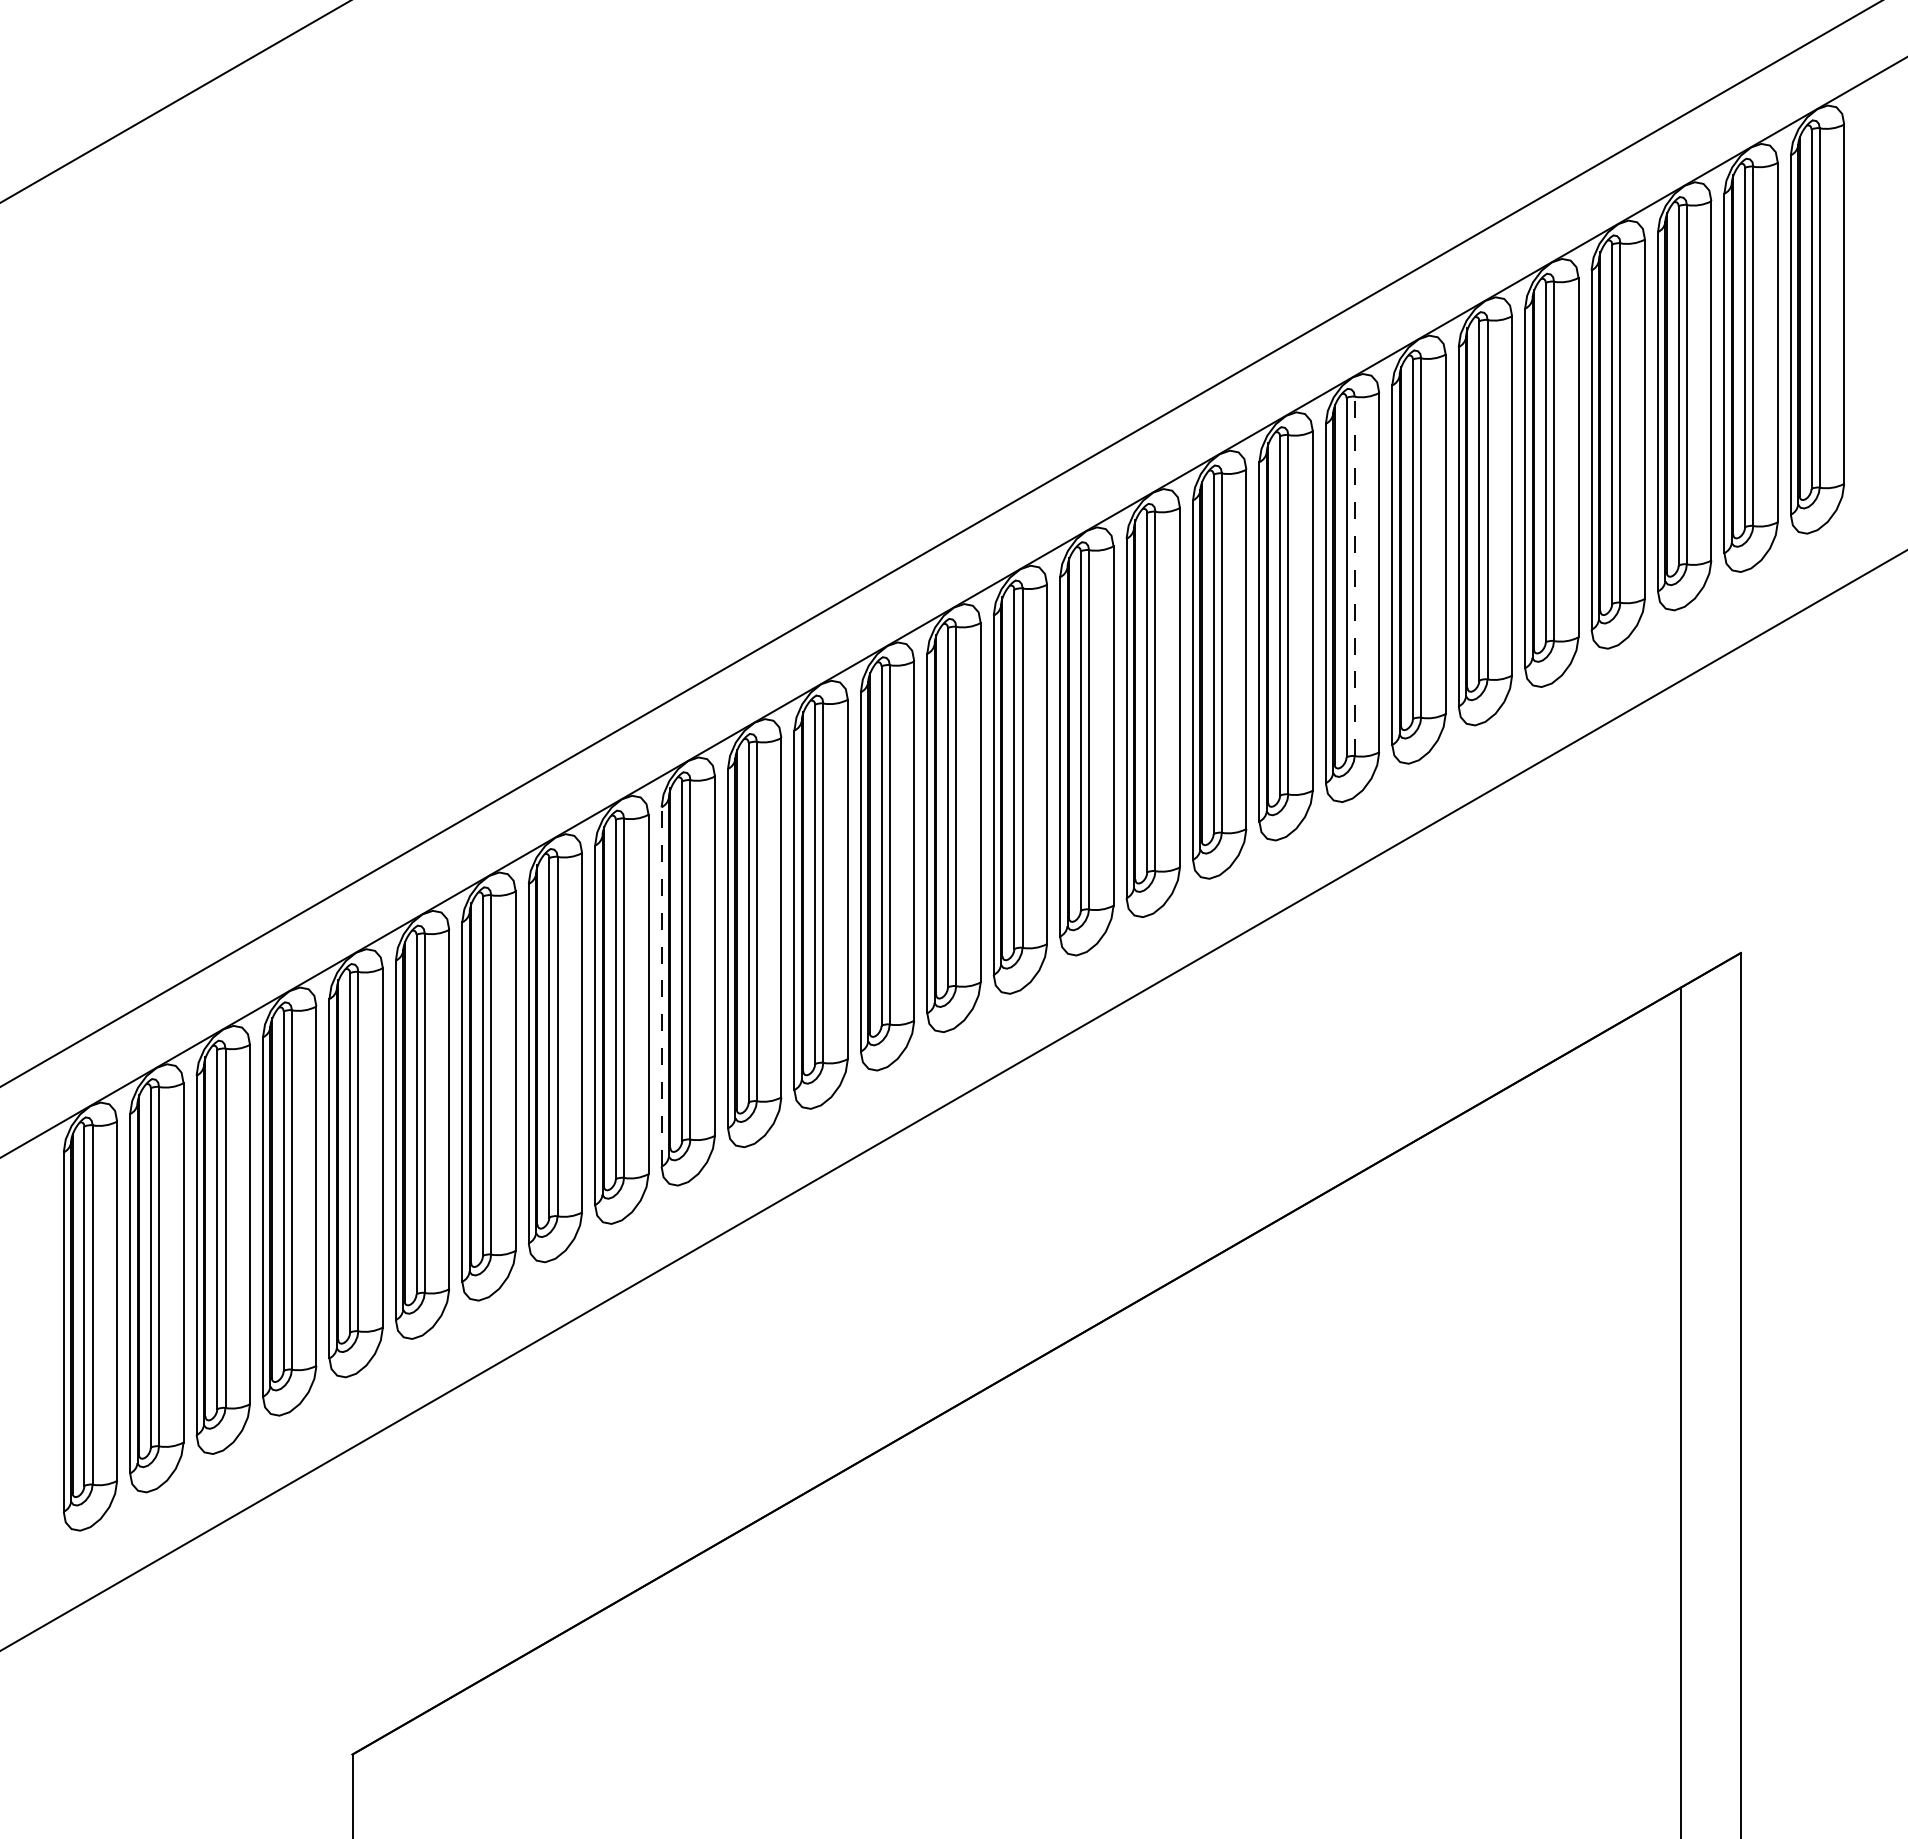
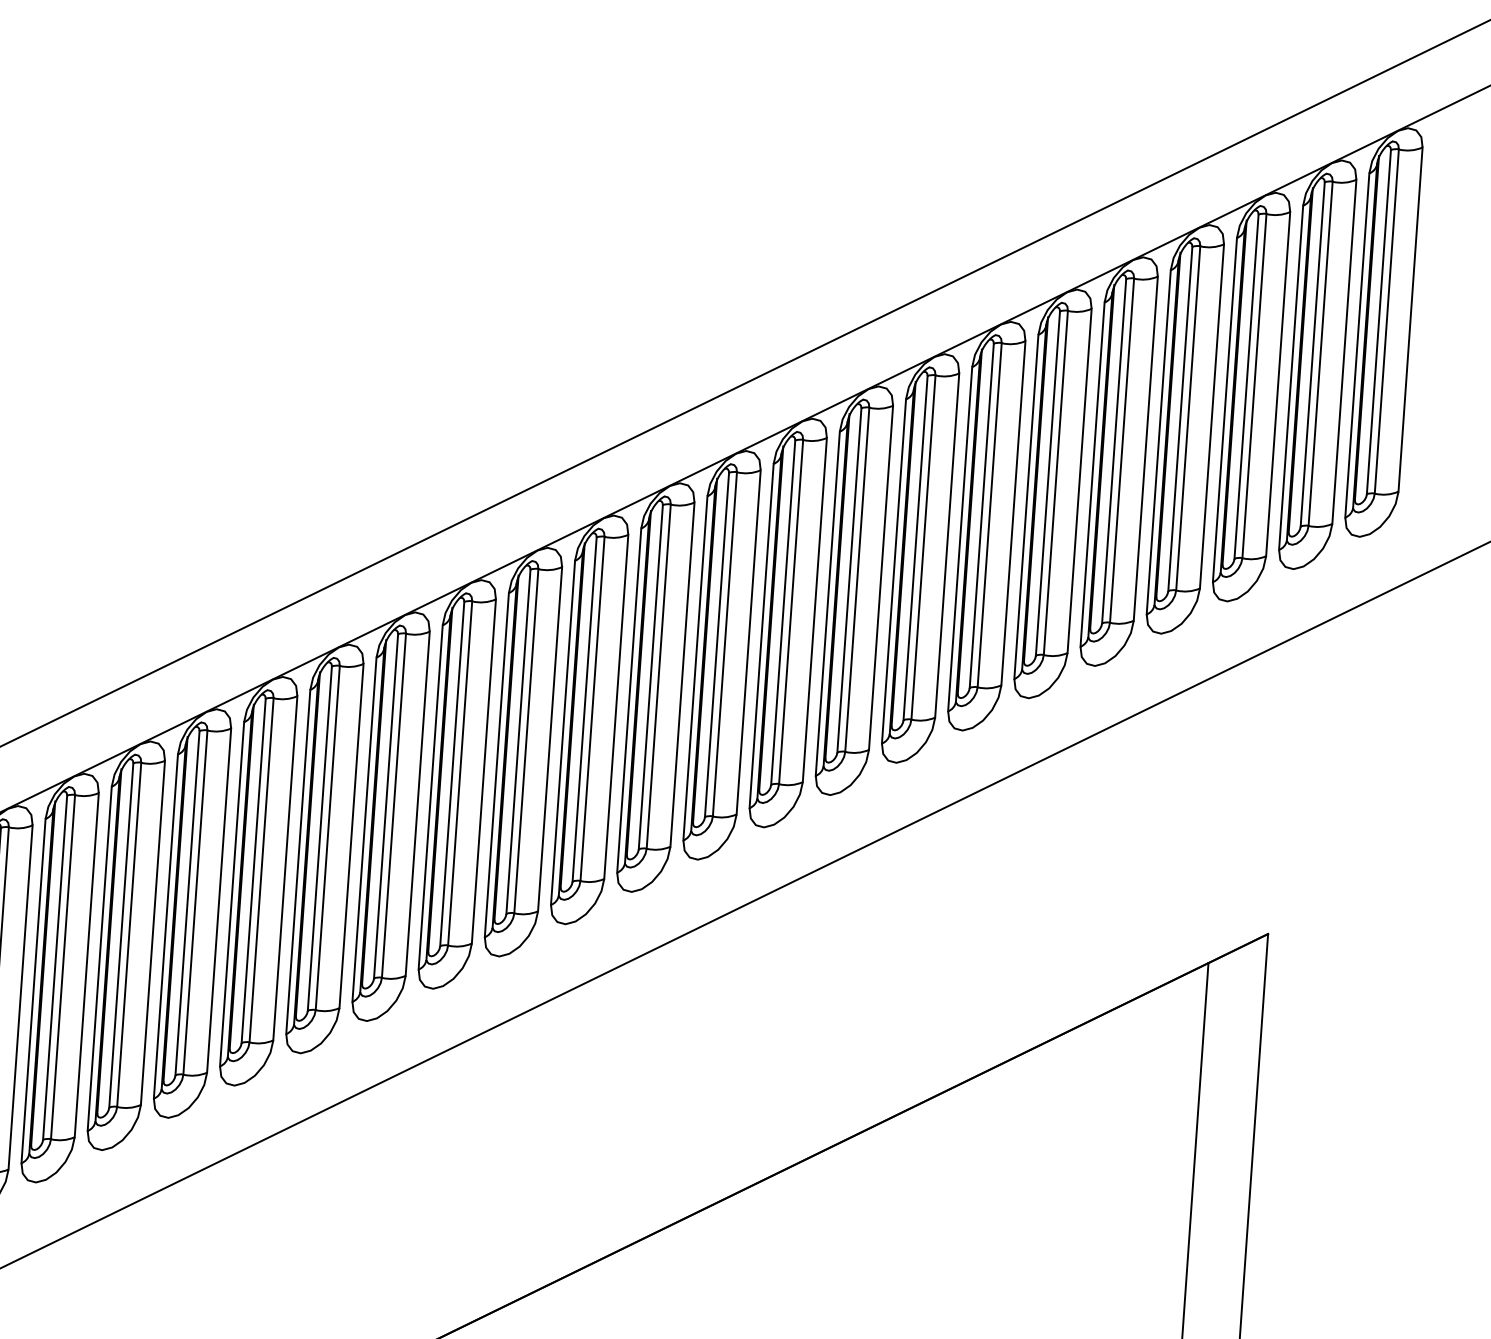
line: (1354, 576) -> (923, 547), dashed -> solid
line: (661, 986) -> (232, 893), dashed -> solid

